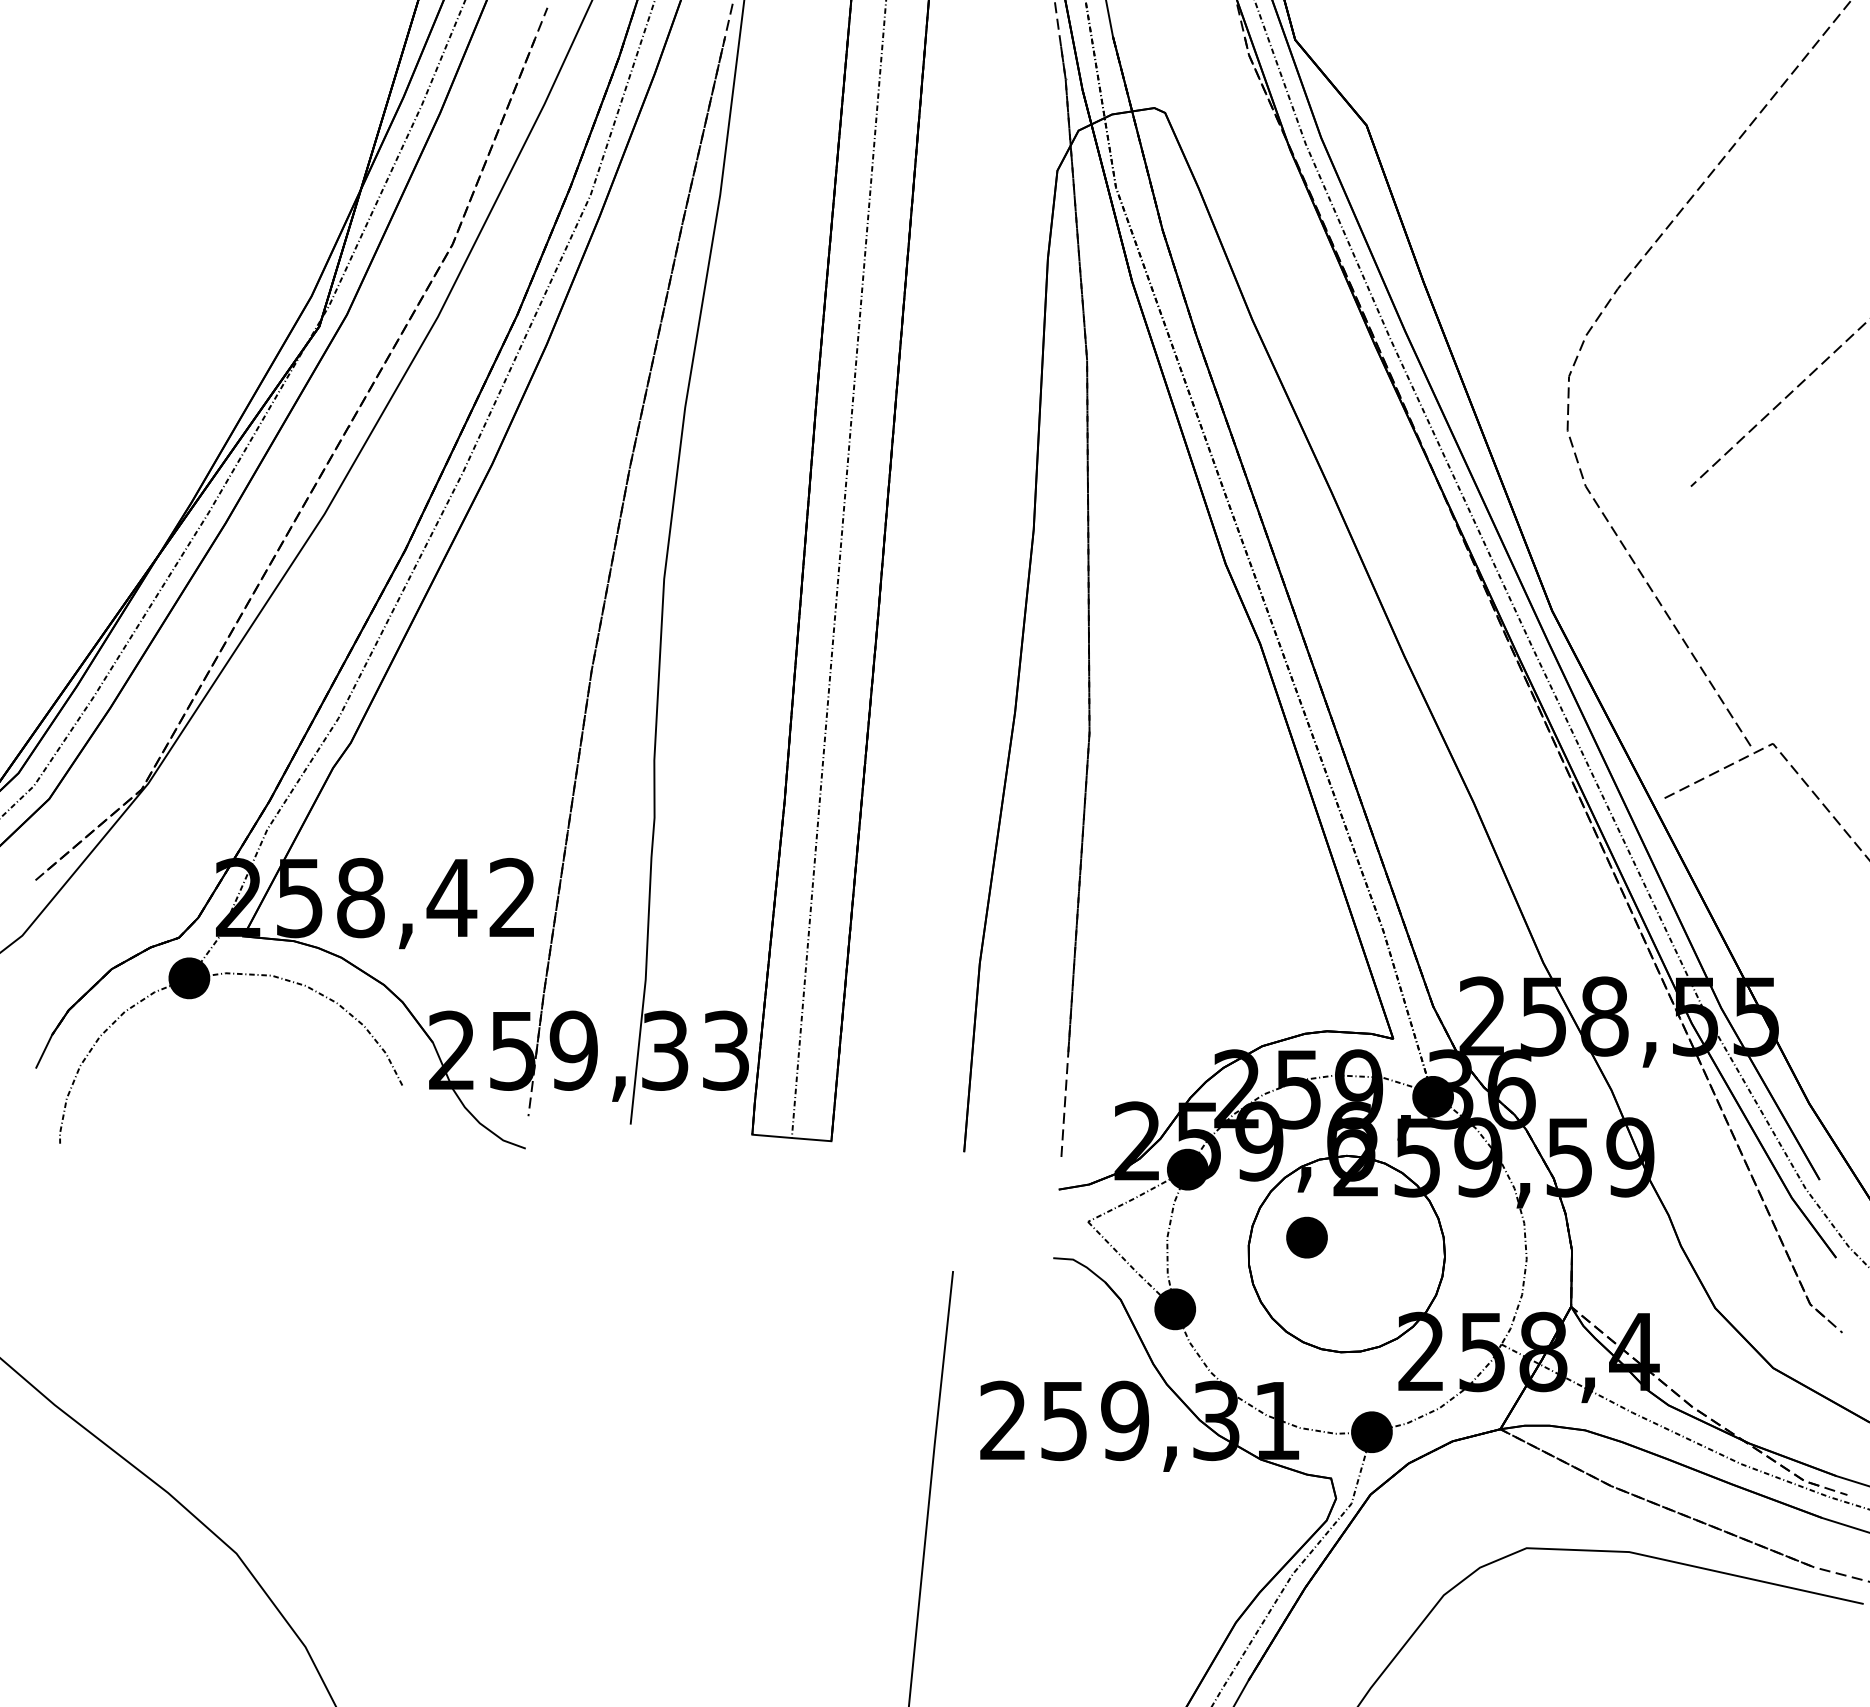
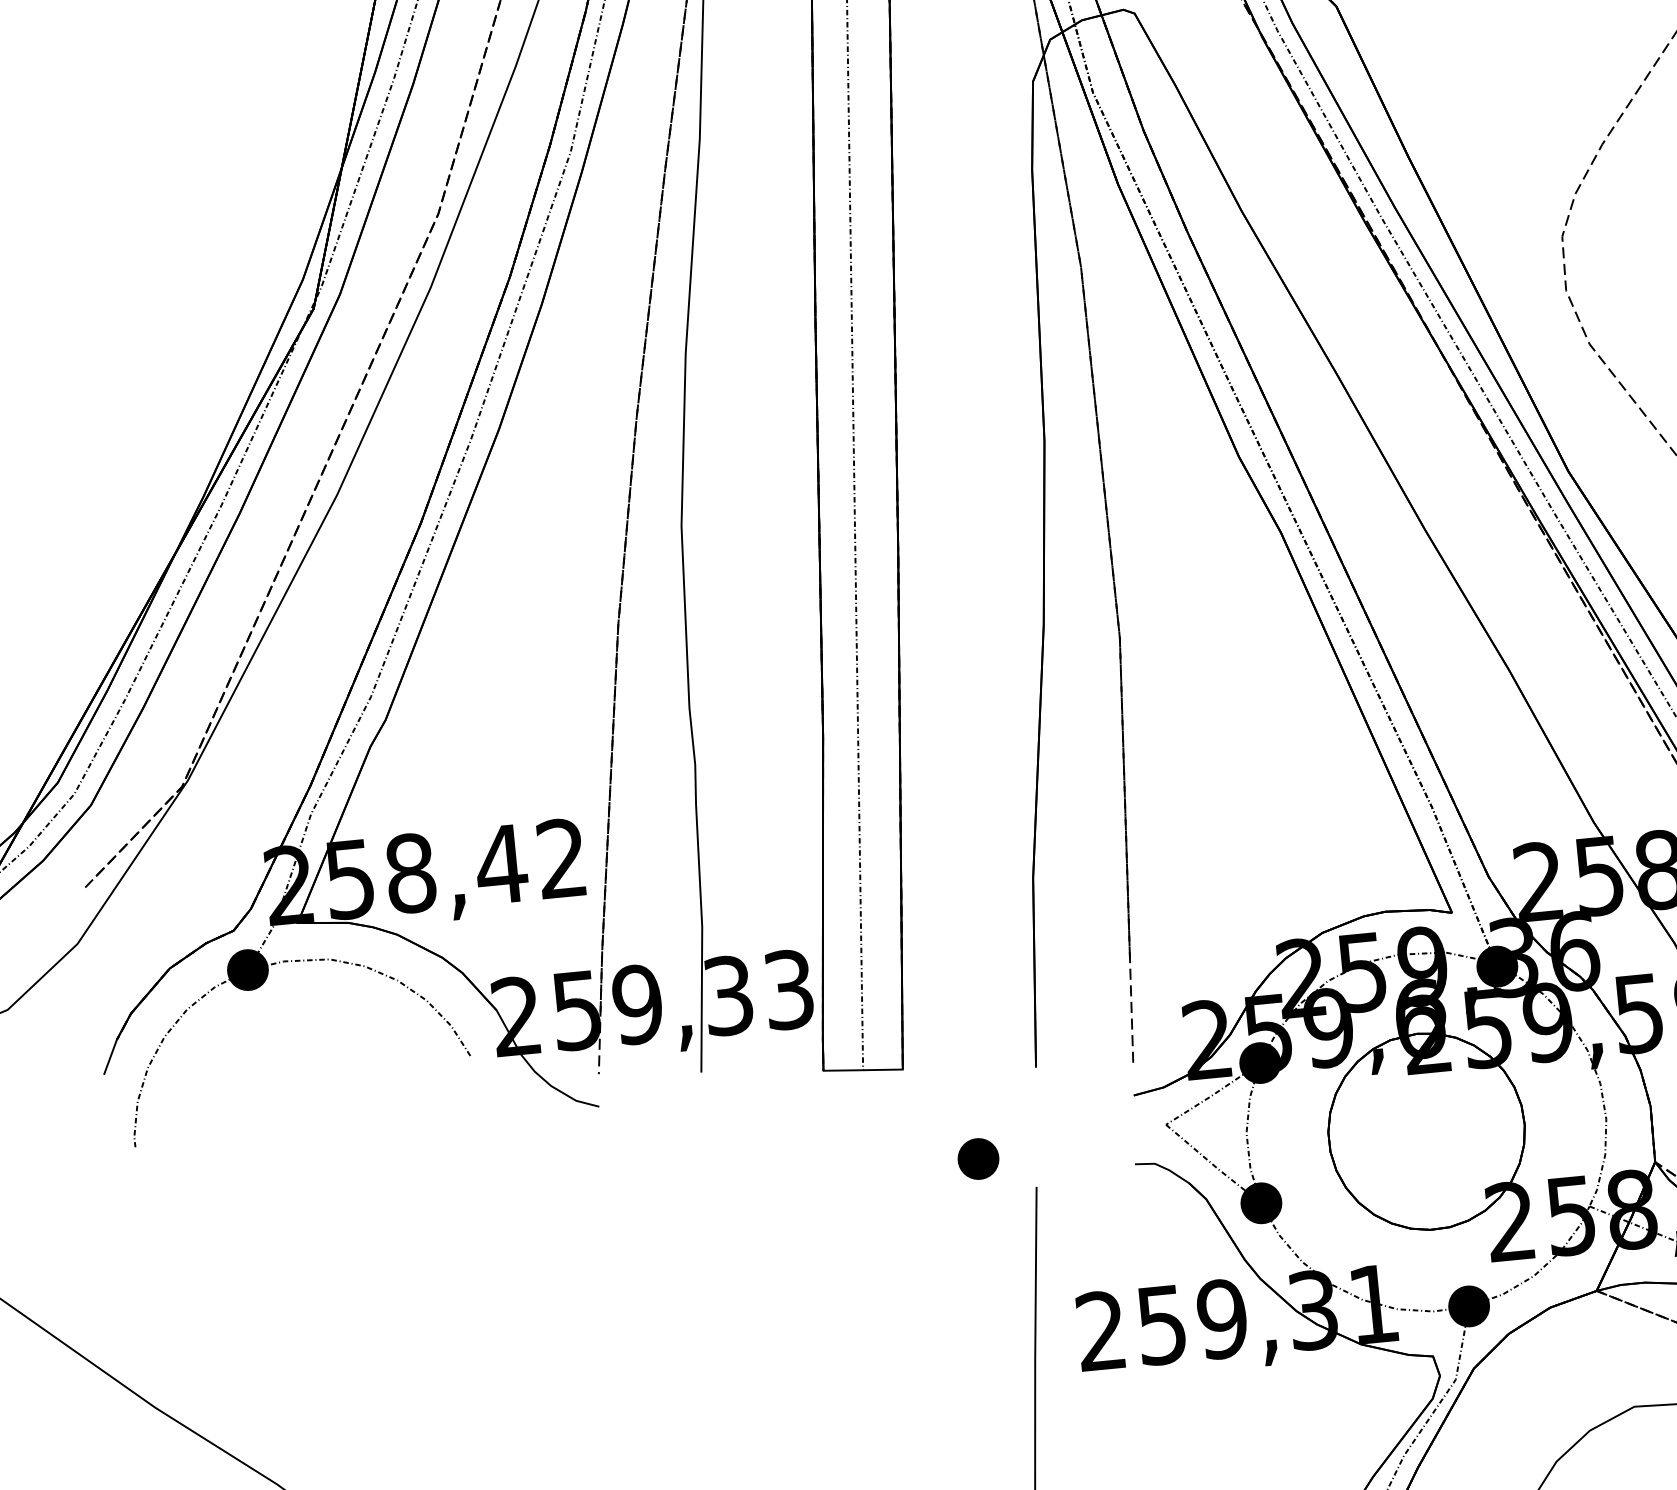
part: (1306, 1237) -> (977, 1158), moved

